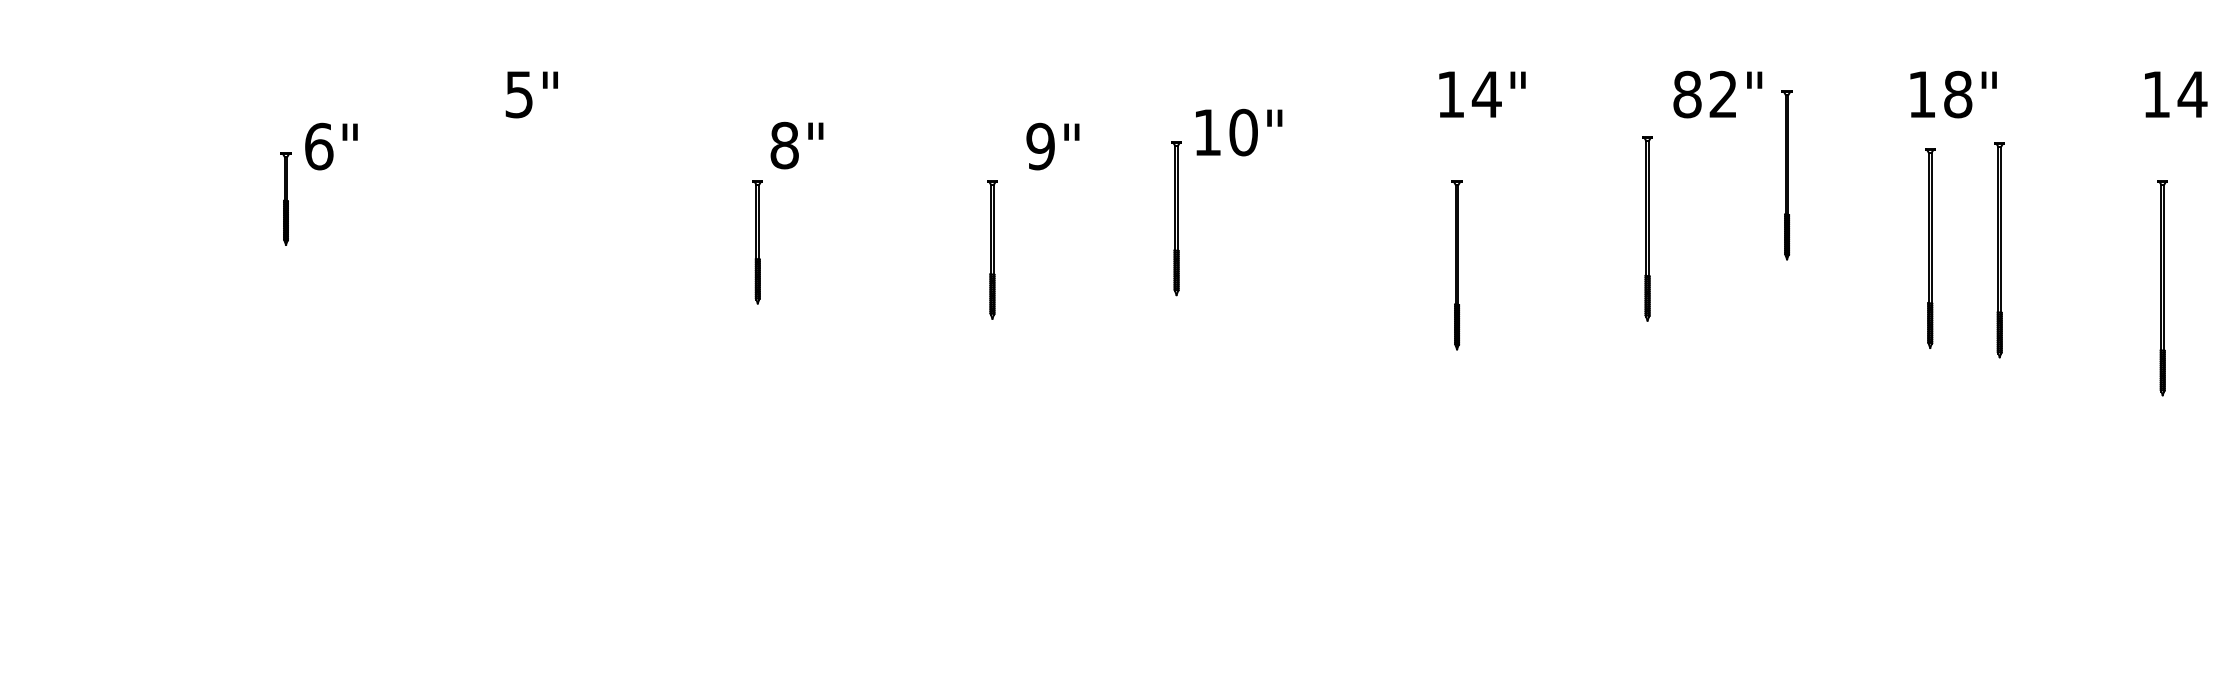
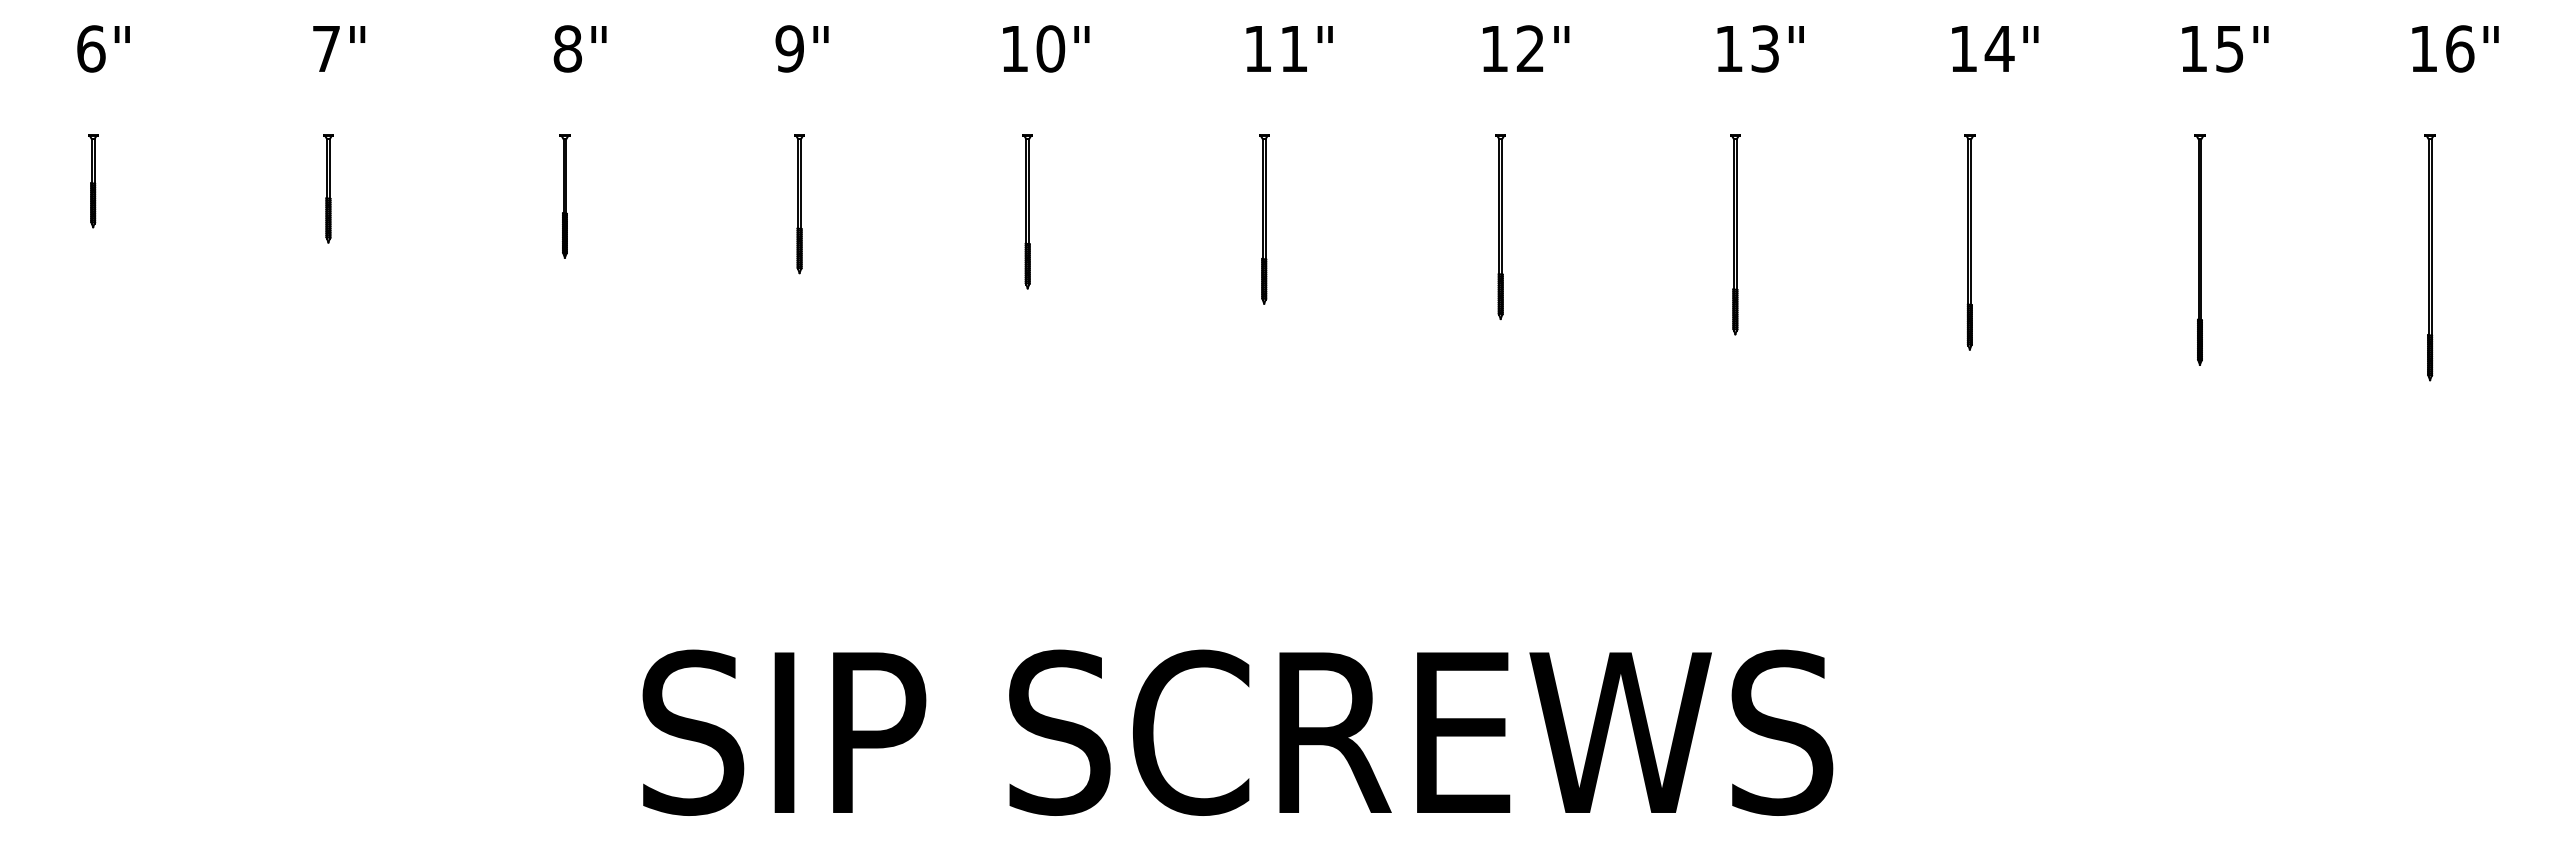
text: (1487, 94) -> (1294, 48), 14" -> 11"
text: (1687, 94) -> (1494, 48), 82" -> 12"
text: (1958, 94) -> (1765, 48), 18" -> 13"
text: (519, 95) -> (326, 49), 5" -> 7"
text: (1239, 132) -> (1046, 48), moved
text: (796, 145) -> (579, 48), moved
text: (331, 146) -> (103, 48), moved
text: (1052, 146) -> (801, 48), moved
part: (1787, 175) -> (1594, 129), removed
part: (286, 199) -> (93, 181), moved
part: (1176, 218) -> (1027, 211), moved
part: (1647, 229) -> (1500, 227), moved
part: (521, 234) -> (328, 188), added
part: (1930, 248) -> (1735, 234), moved
part: (1999, 250) -> (1806, 204), removed

